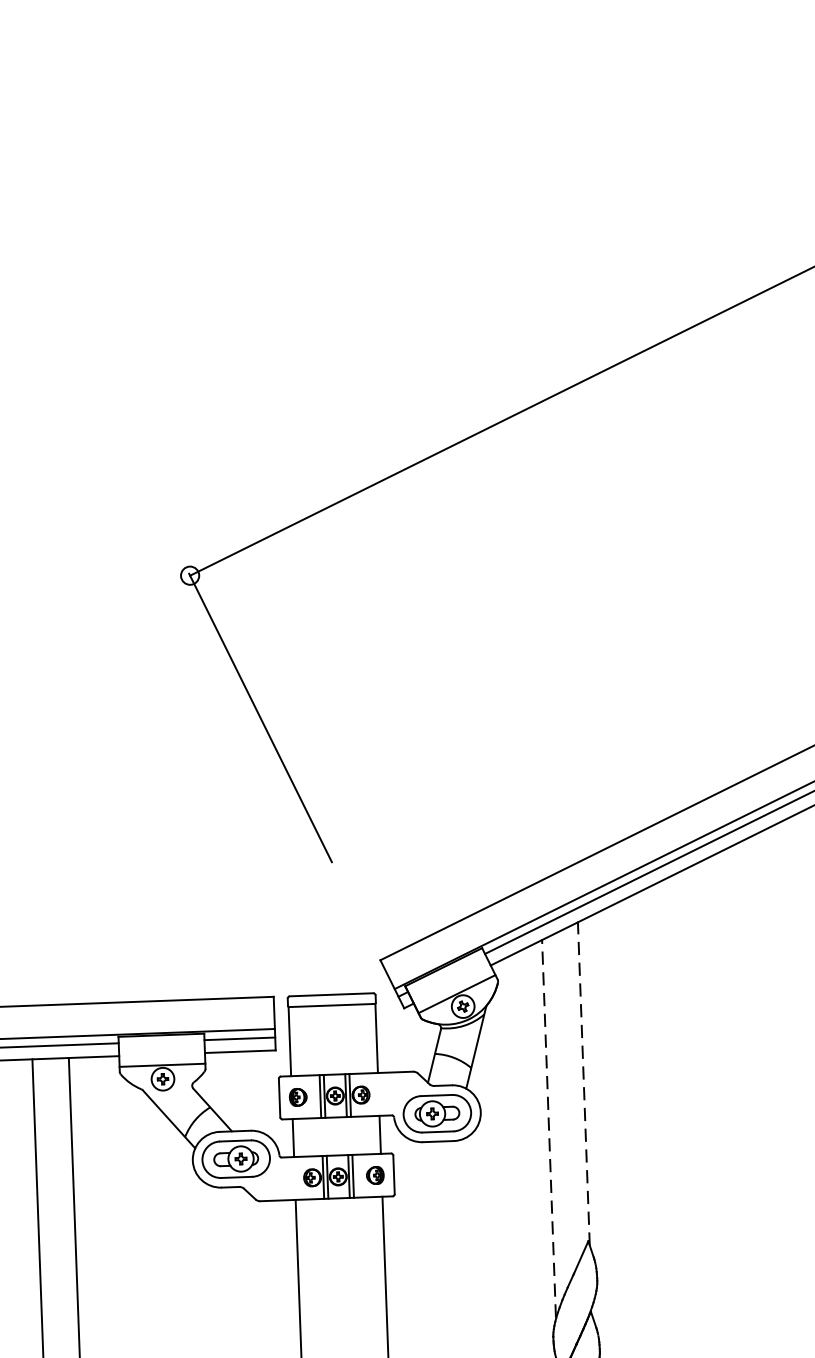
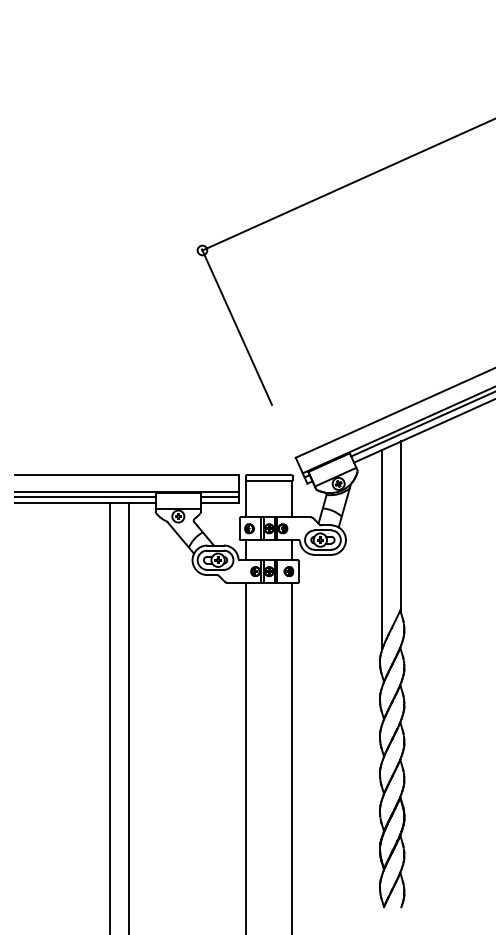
line: (584, 1082) -> (401, 526), dashed -> solid
line: (548, 1127) -> (381, 549), dashed -> solid

